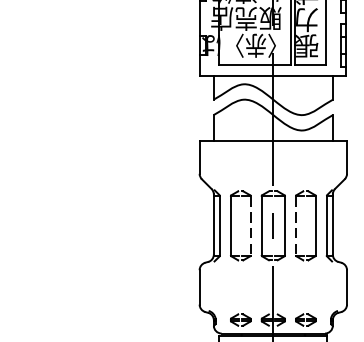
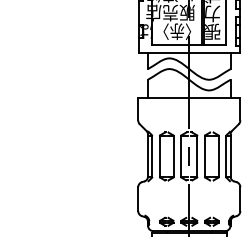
line: (250, 227) -> (173, 157), dashed -> solid
line: (295, 227) -> (204, 157), dashed -> solid

